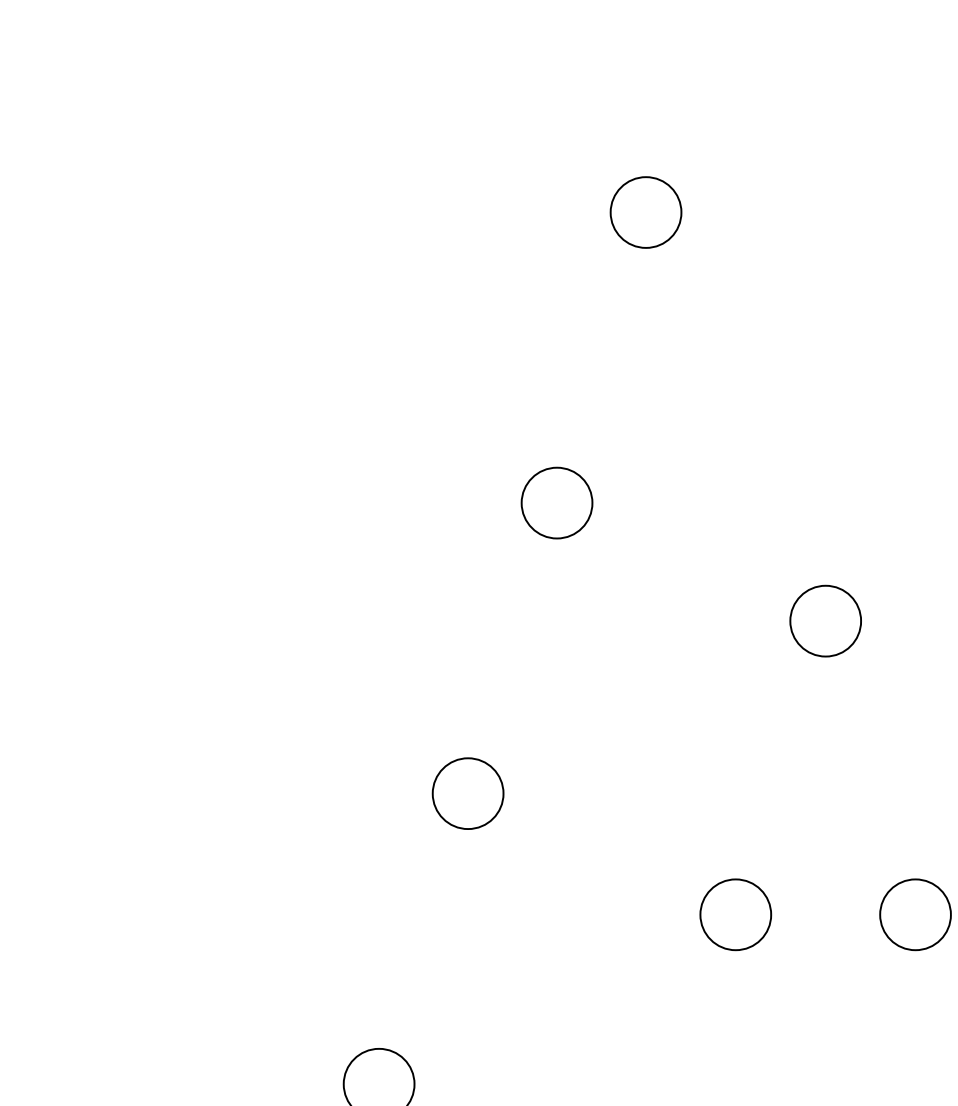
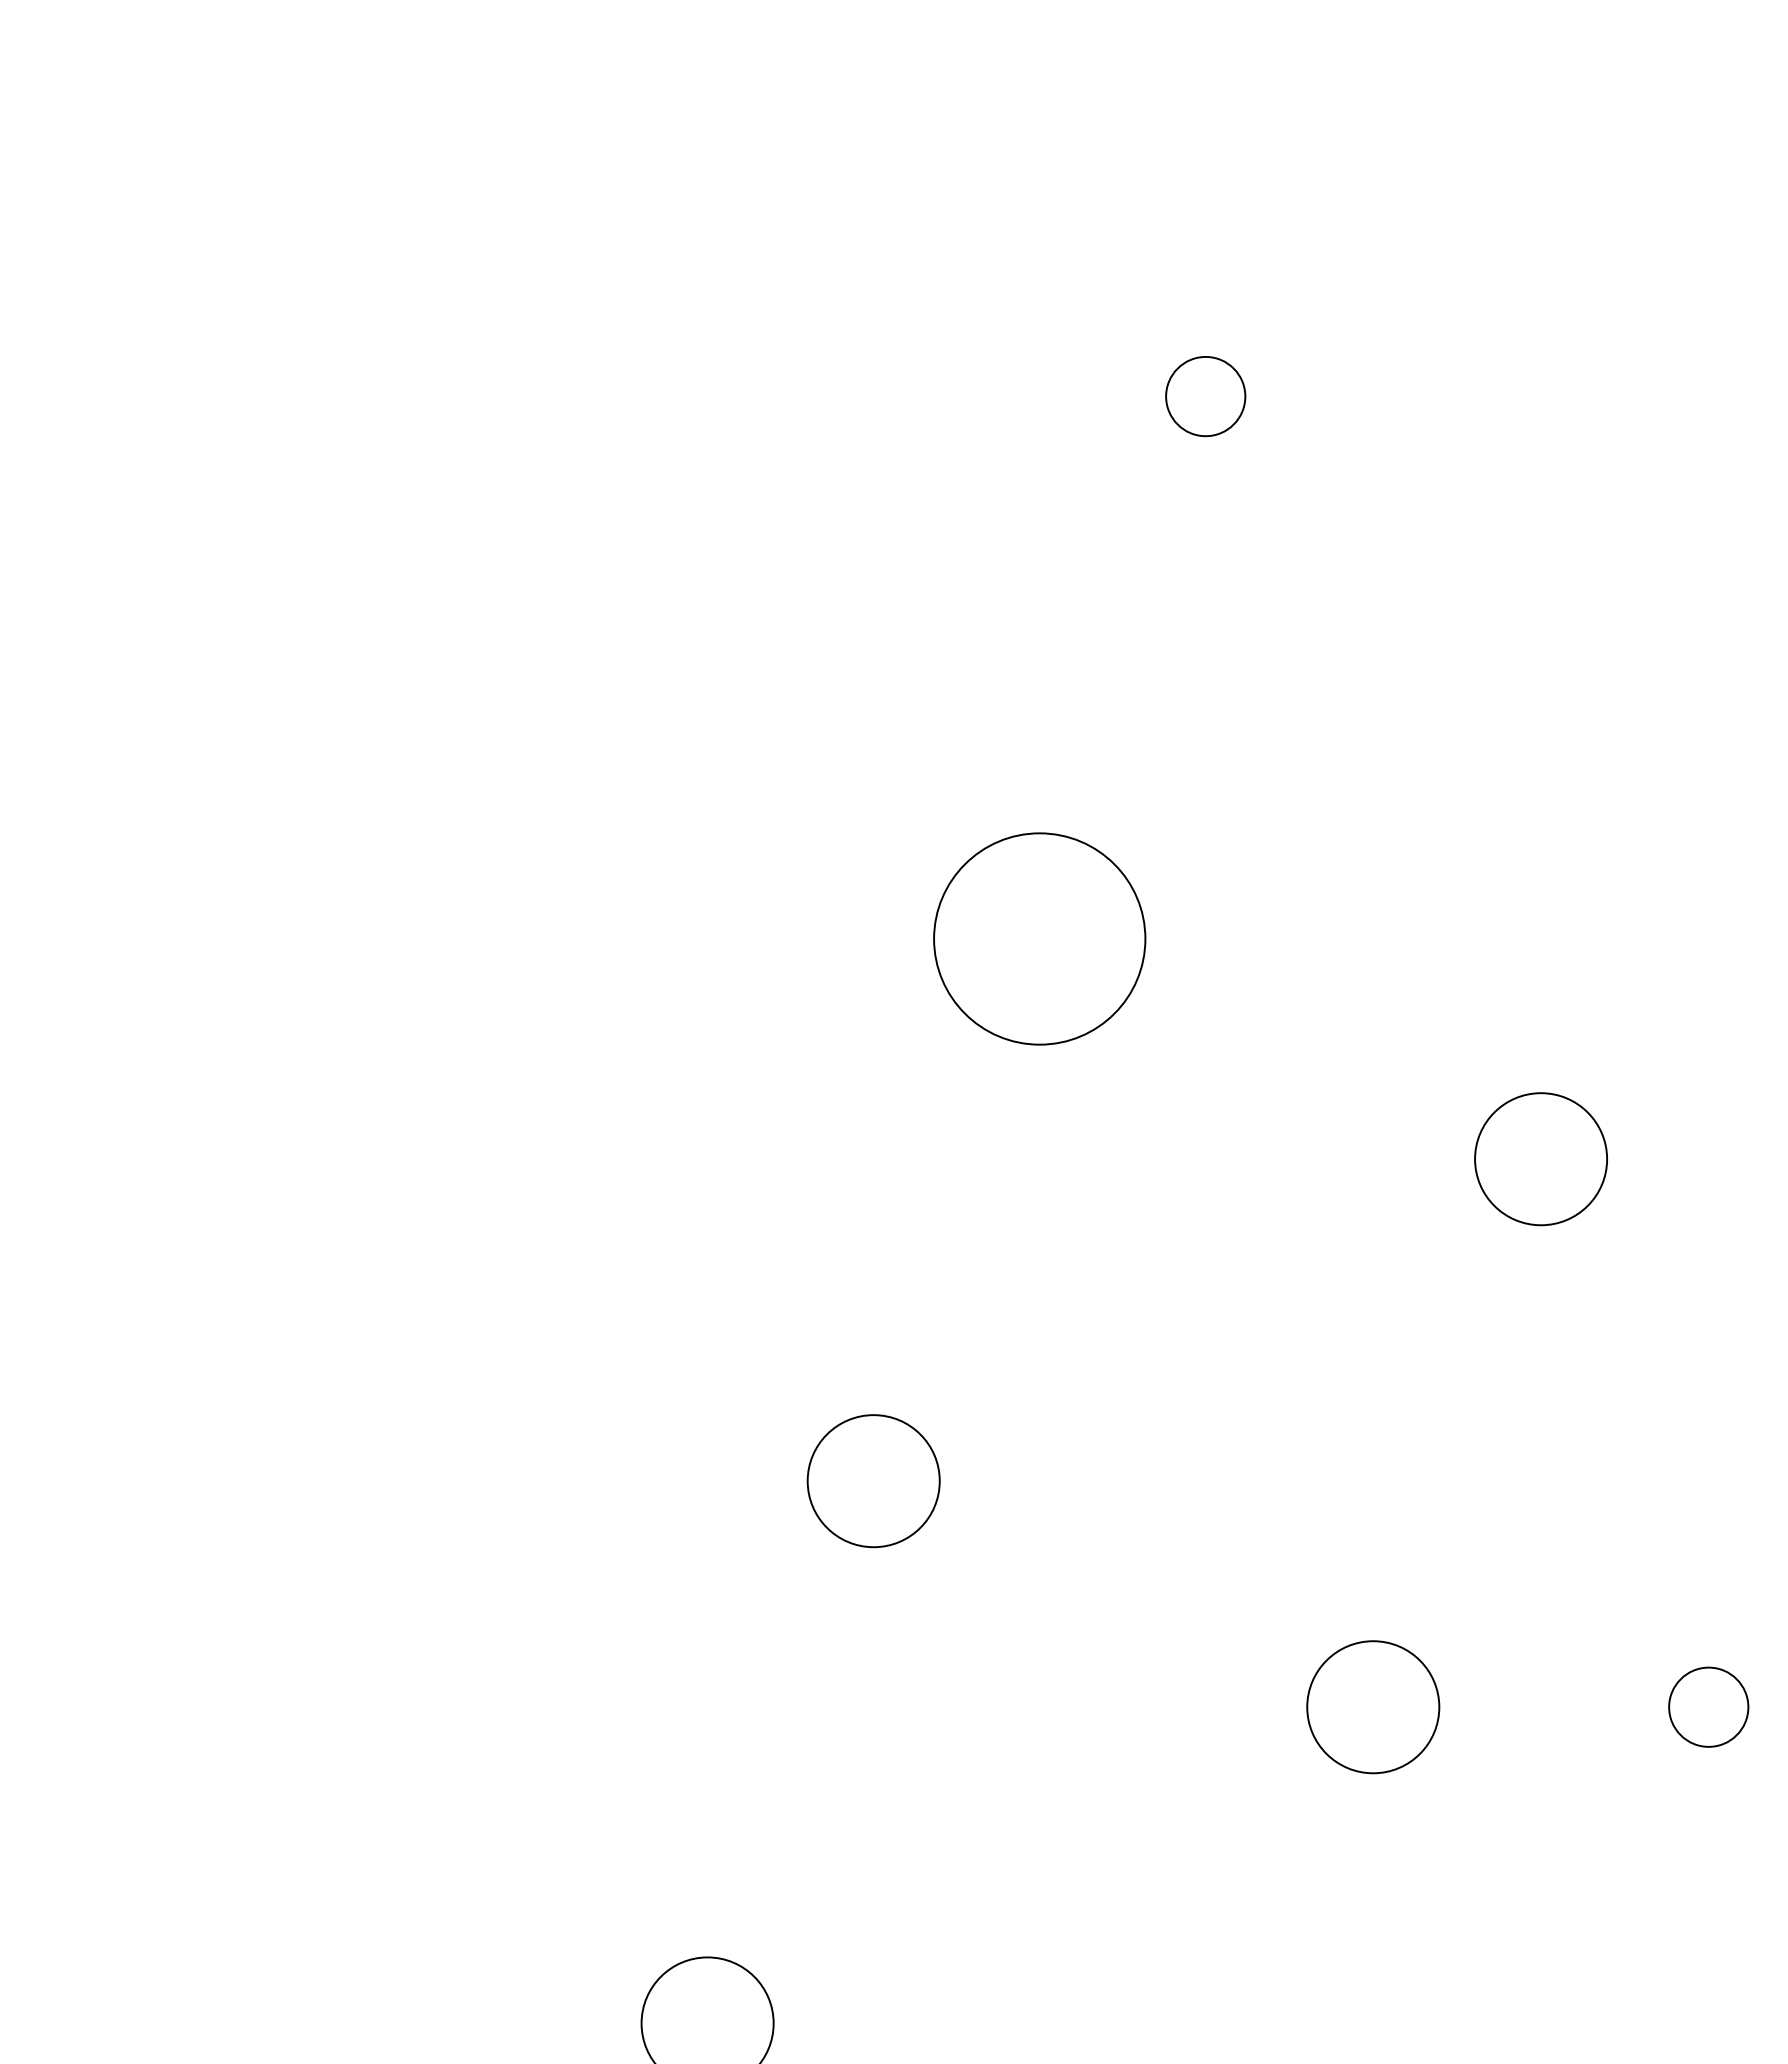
circle: (645, 212) -> (1204, 396), size x0.6
circle: (556, 502) -> (1038, 937), size x1.6
circle: (915, 914) -> (1708, 1706), size x0.6

